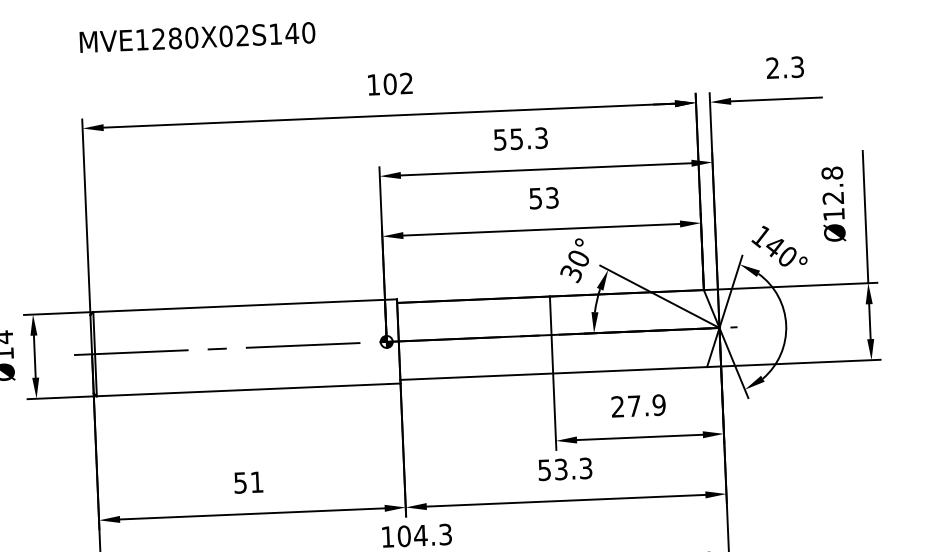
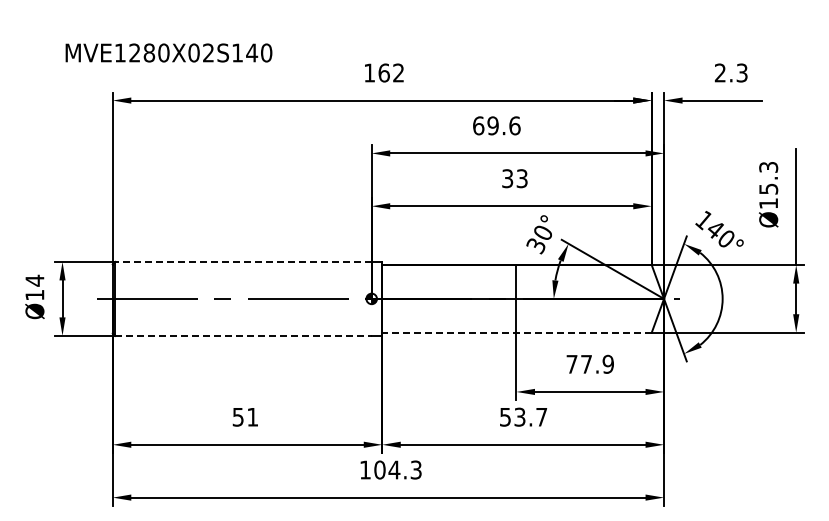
text: (197, 36) -> (168, 52), moved
text: (389, 83) -> (383, 72), 102 -> 162
text: (520, 138) -> (496, 125), 55.3 -> 69.6
text: (832, 184) -> (768, 177), Ø12.8 -> Ø15.3
text: (535, 198) -> (507, 178), 53 -> 33
line: (239, 305) -> (243, 261), solid -> dashed
line: (554, 373) -> (517, 332), solid -> dashed
line: (243, 389) -> (244, 335), solid -> dashed
text: (617, 405) -> (571, 363), 27.9 -> 77.9
text: (585, 467) -> (541, 416), 53.3 -> 53.7

